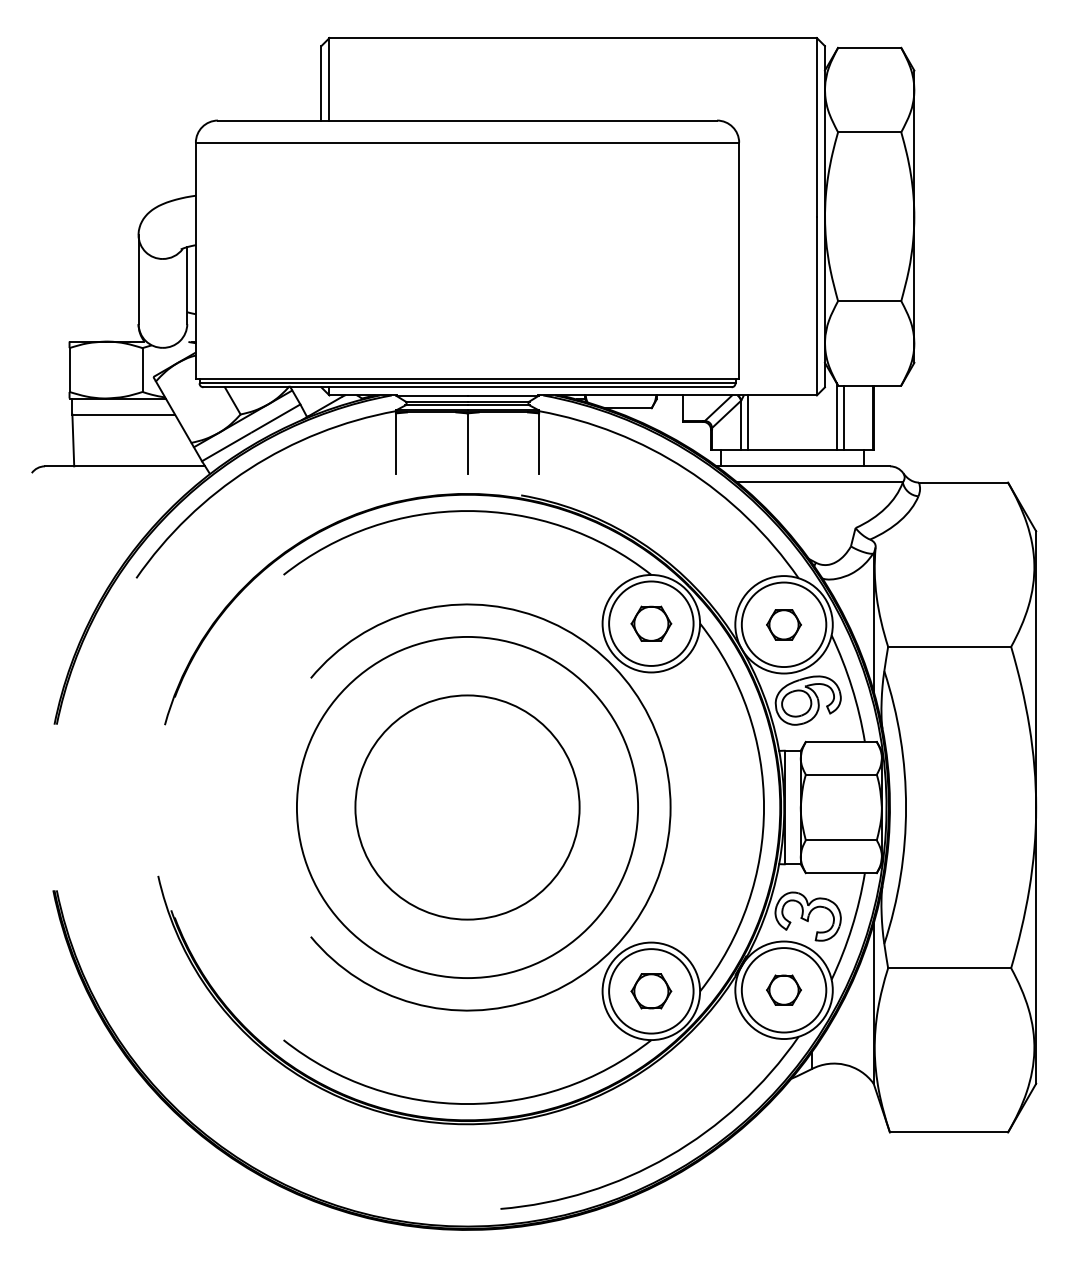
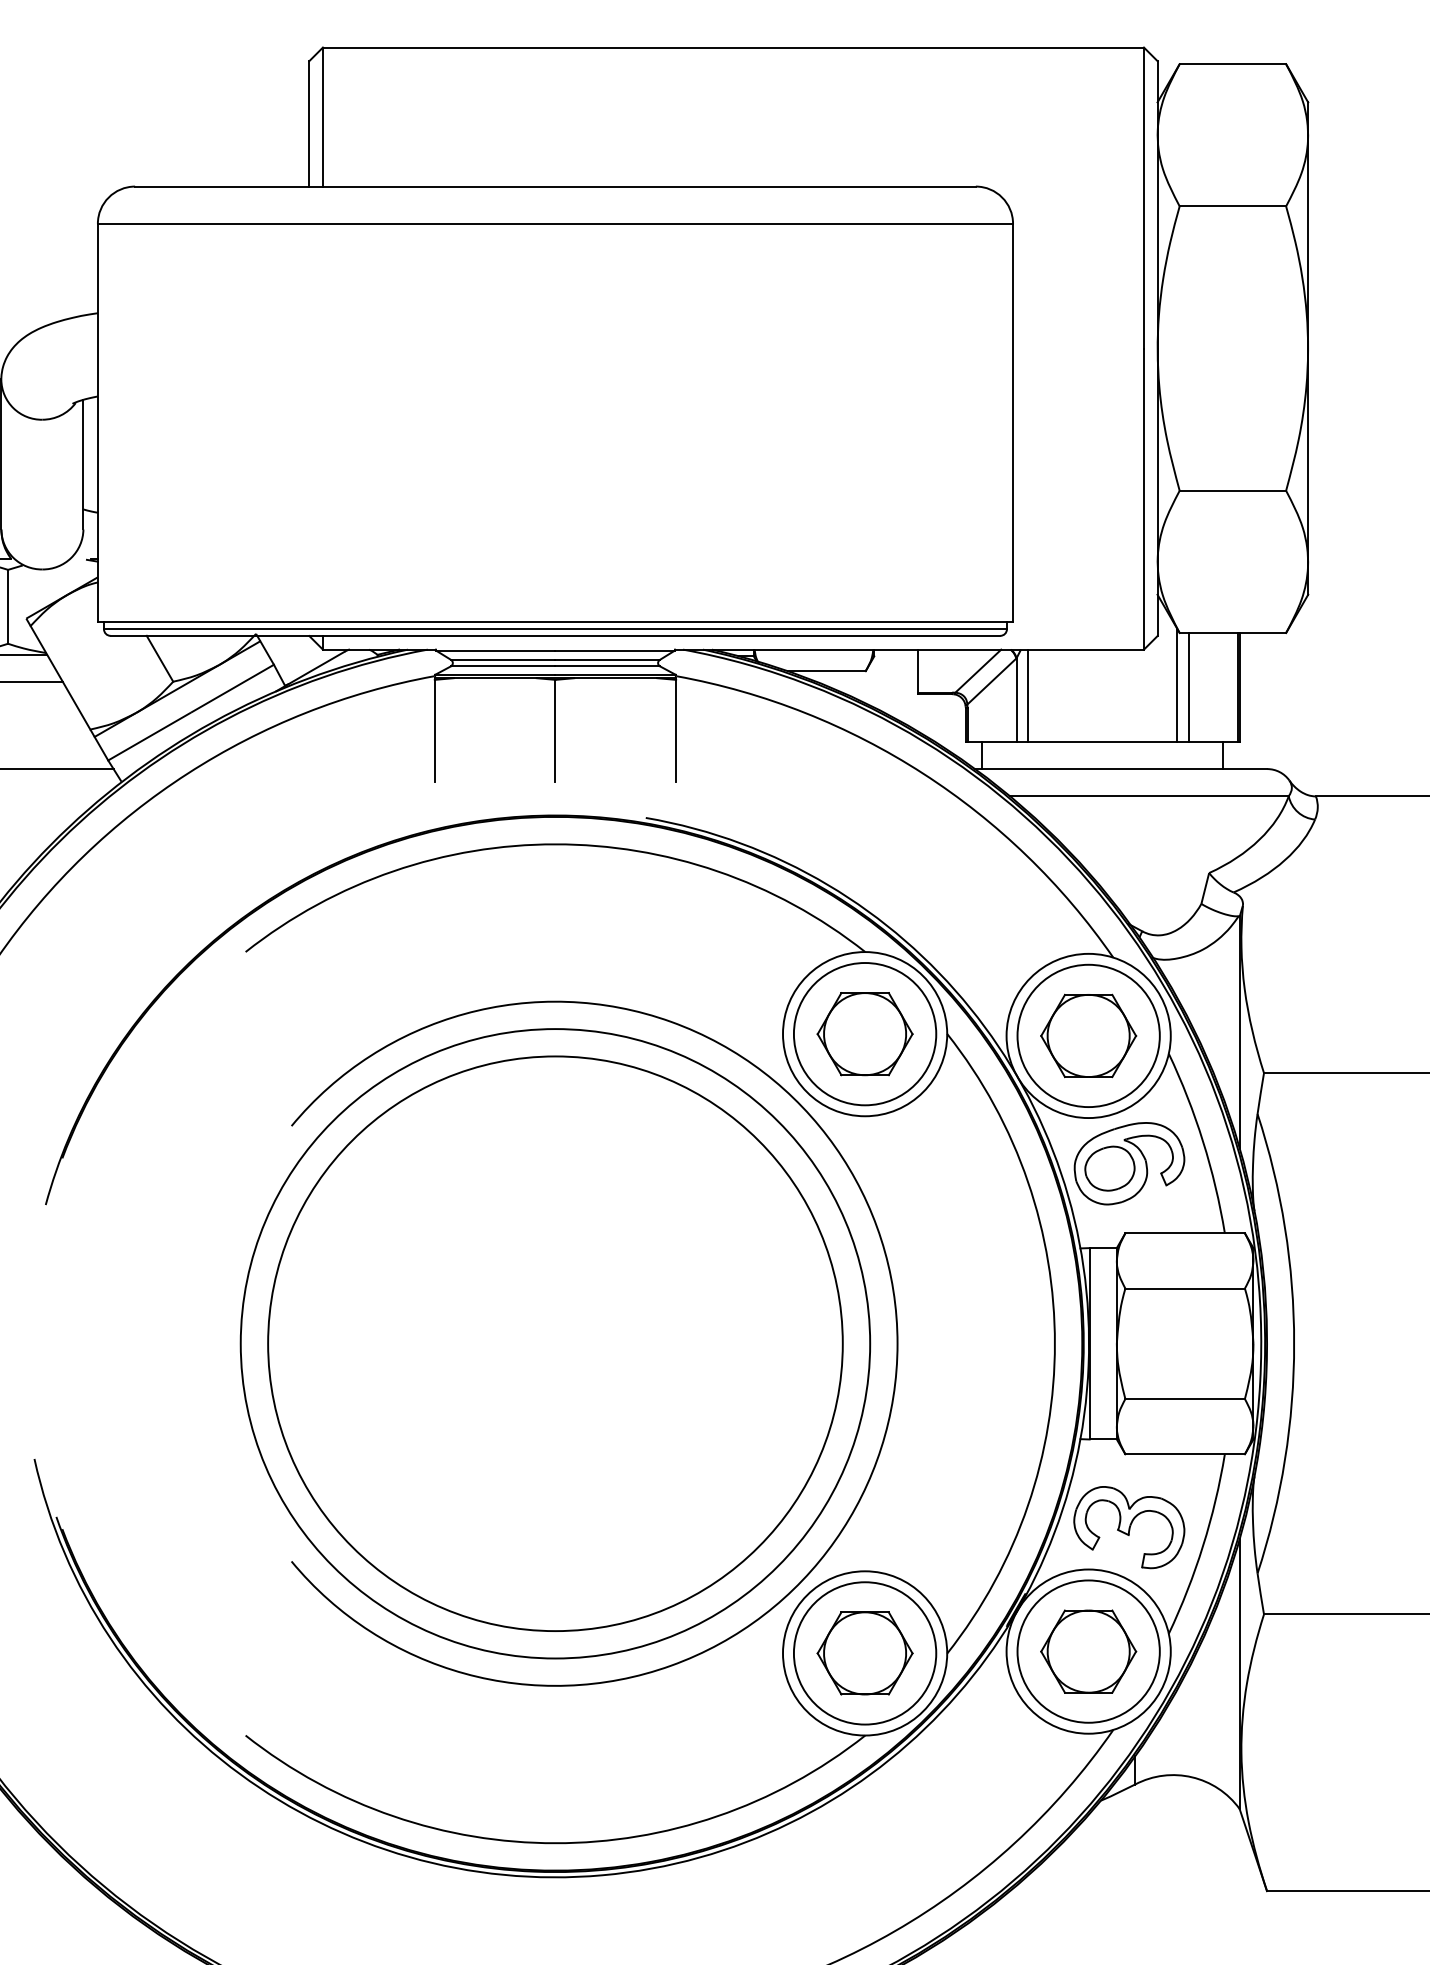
part: (651, 623) -> (865, 1033), size x1.43
part: (783, 624) -> (1087, 1035), size x1.67
circle: (467, 807) -> (555, 1343), size x1.67
part: (783, 989) -> (1087, 1650), size x1.67
part: (651, 991) -> (865, 1653), size x1.43

